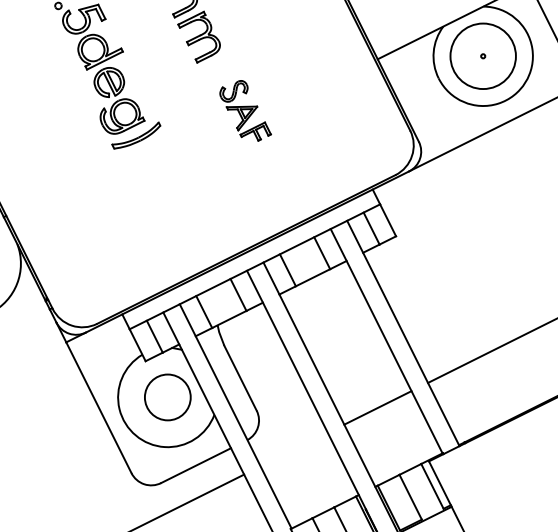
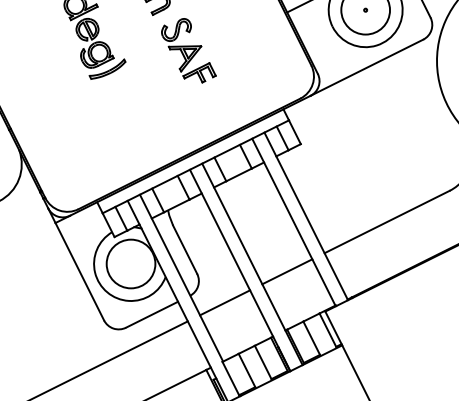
part: (245, 110) -> (188, 50), size x1.43
circle: (167, 396) -> (130, 263), size x1.43
line: (294, 449) -> (225, 302), added

